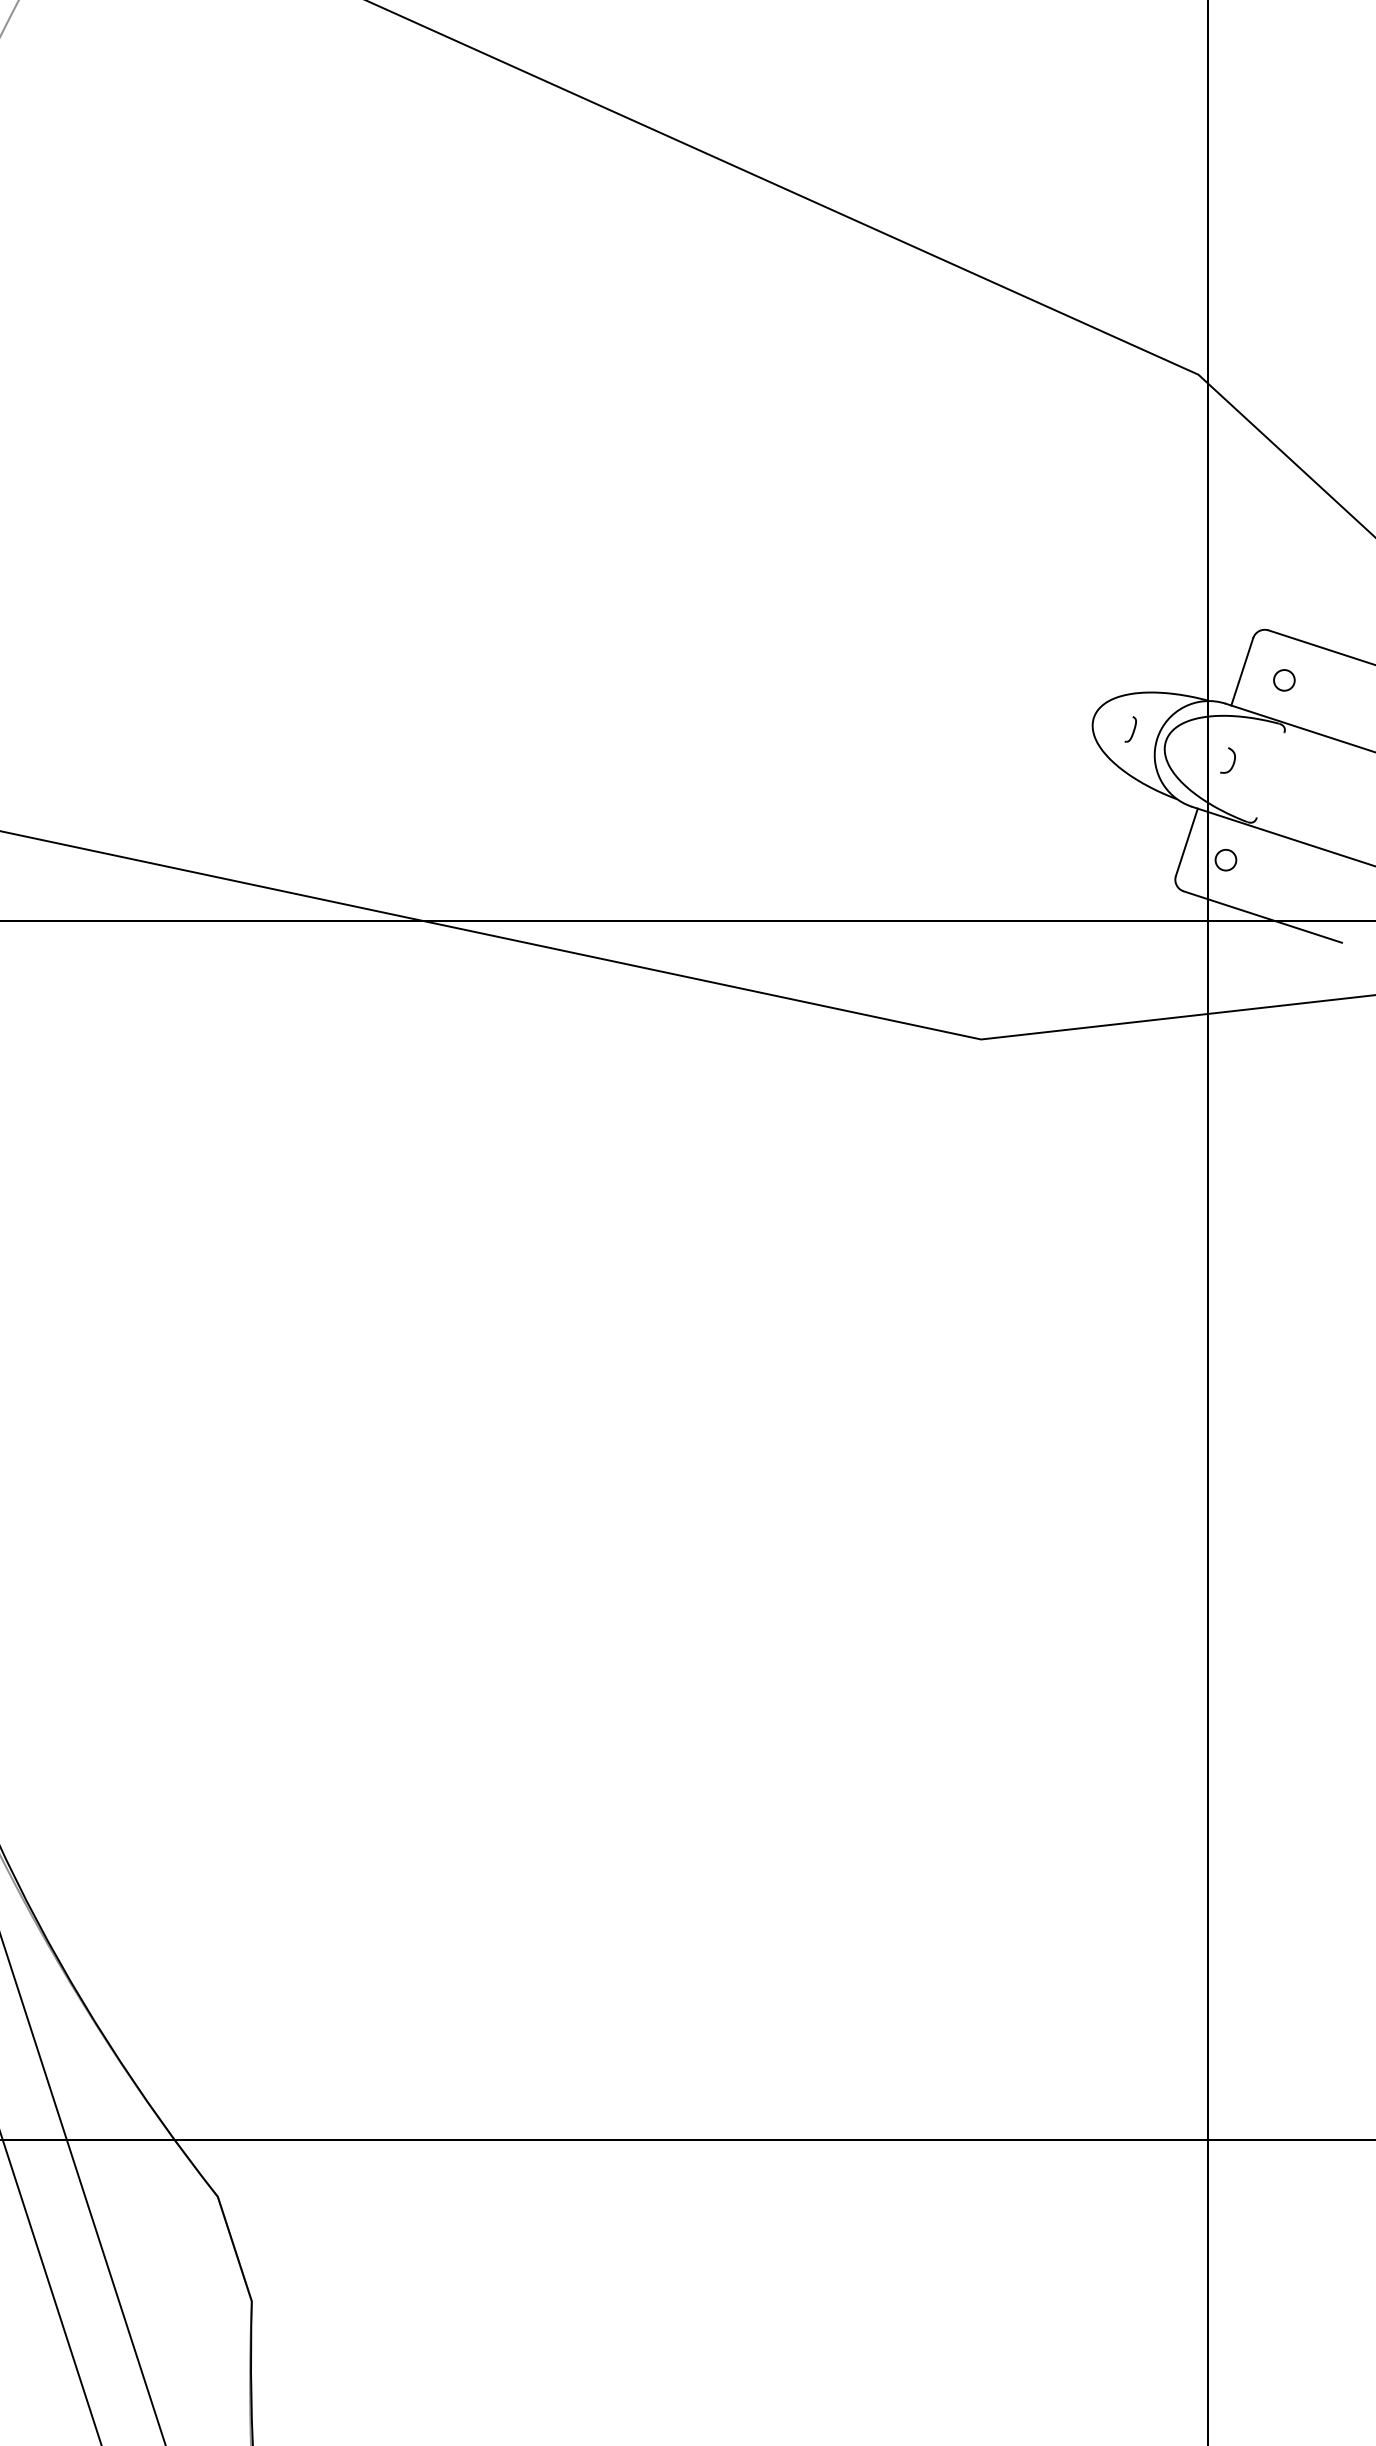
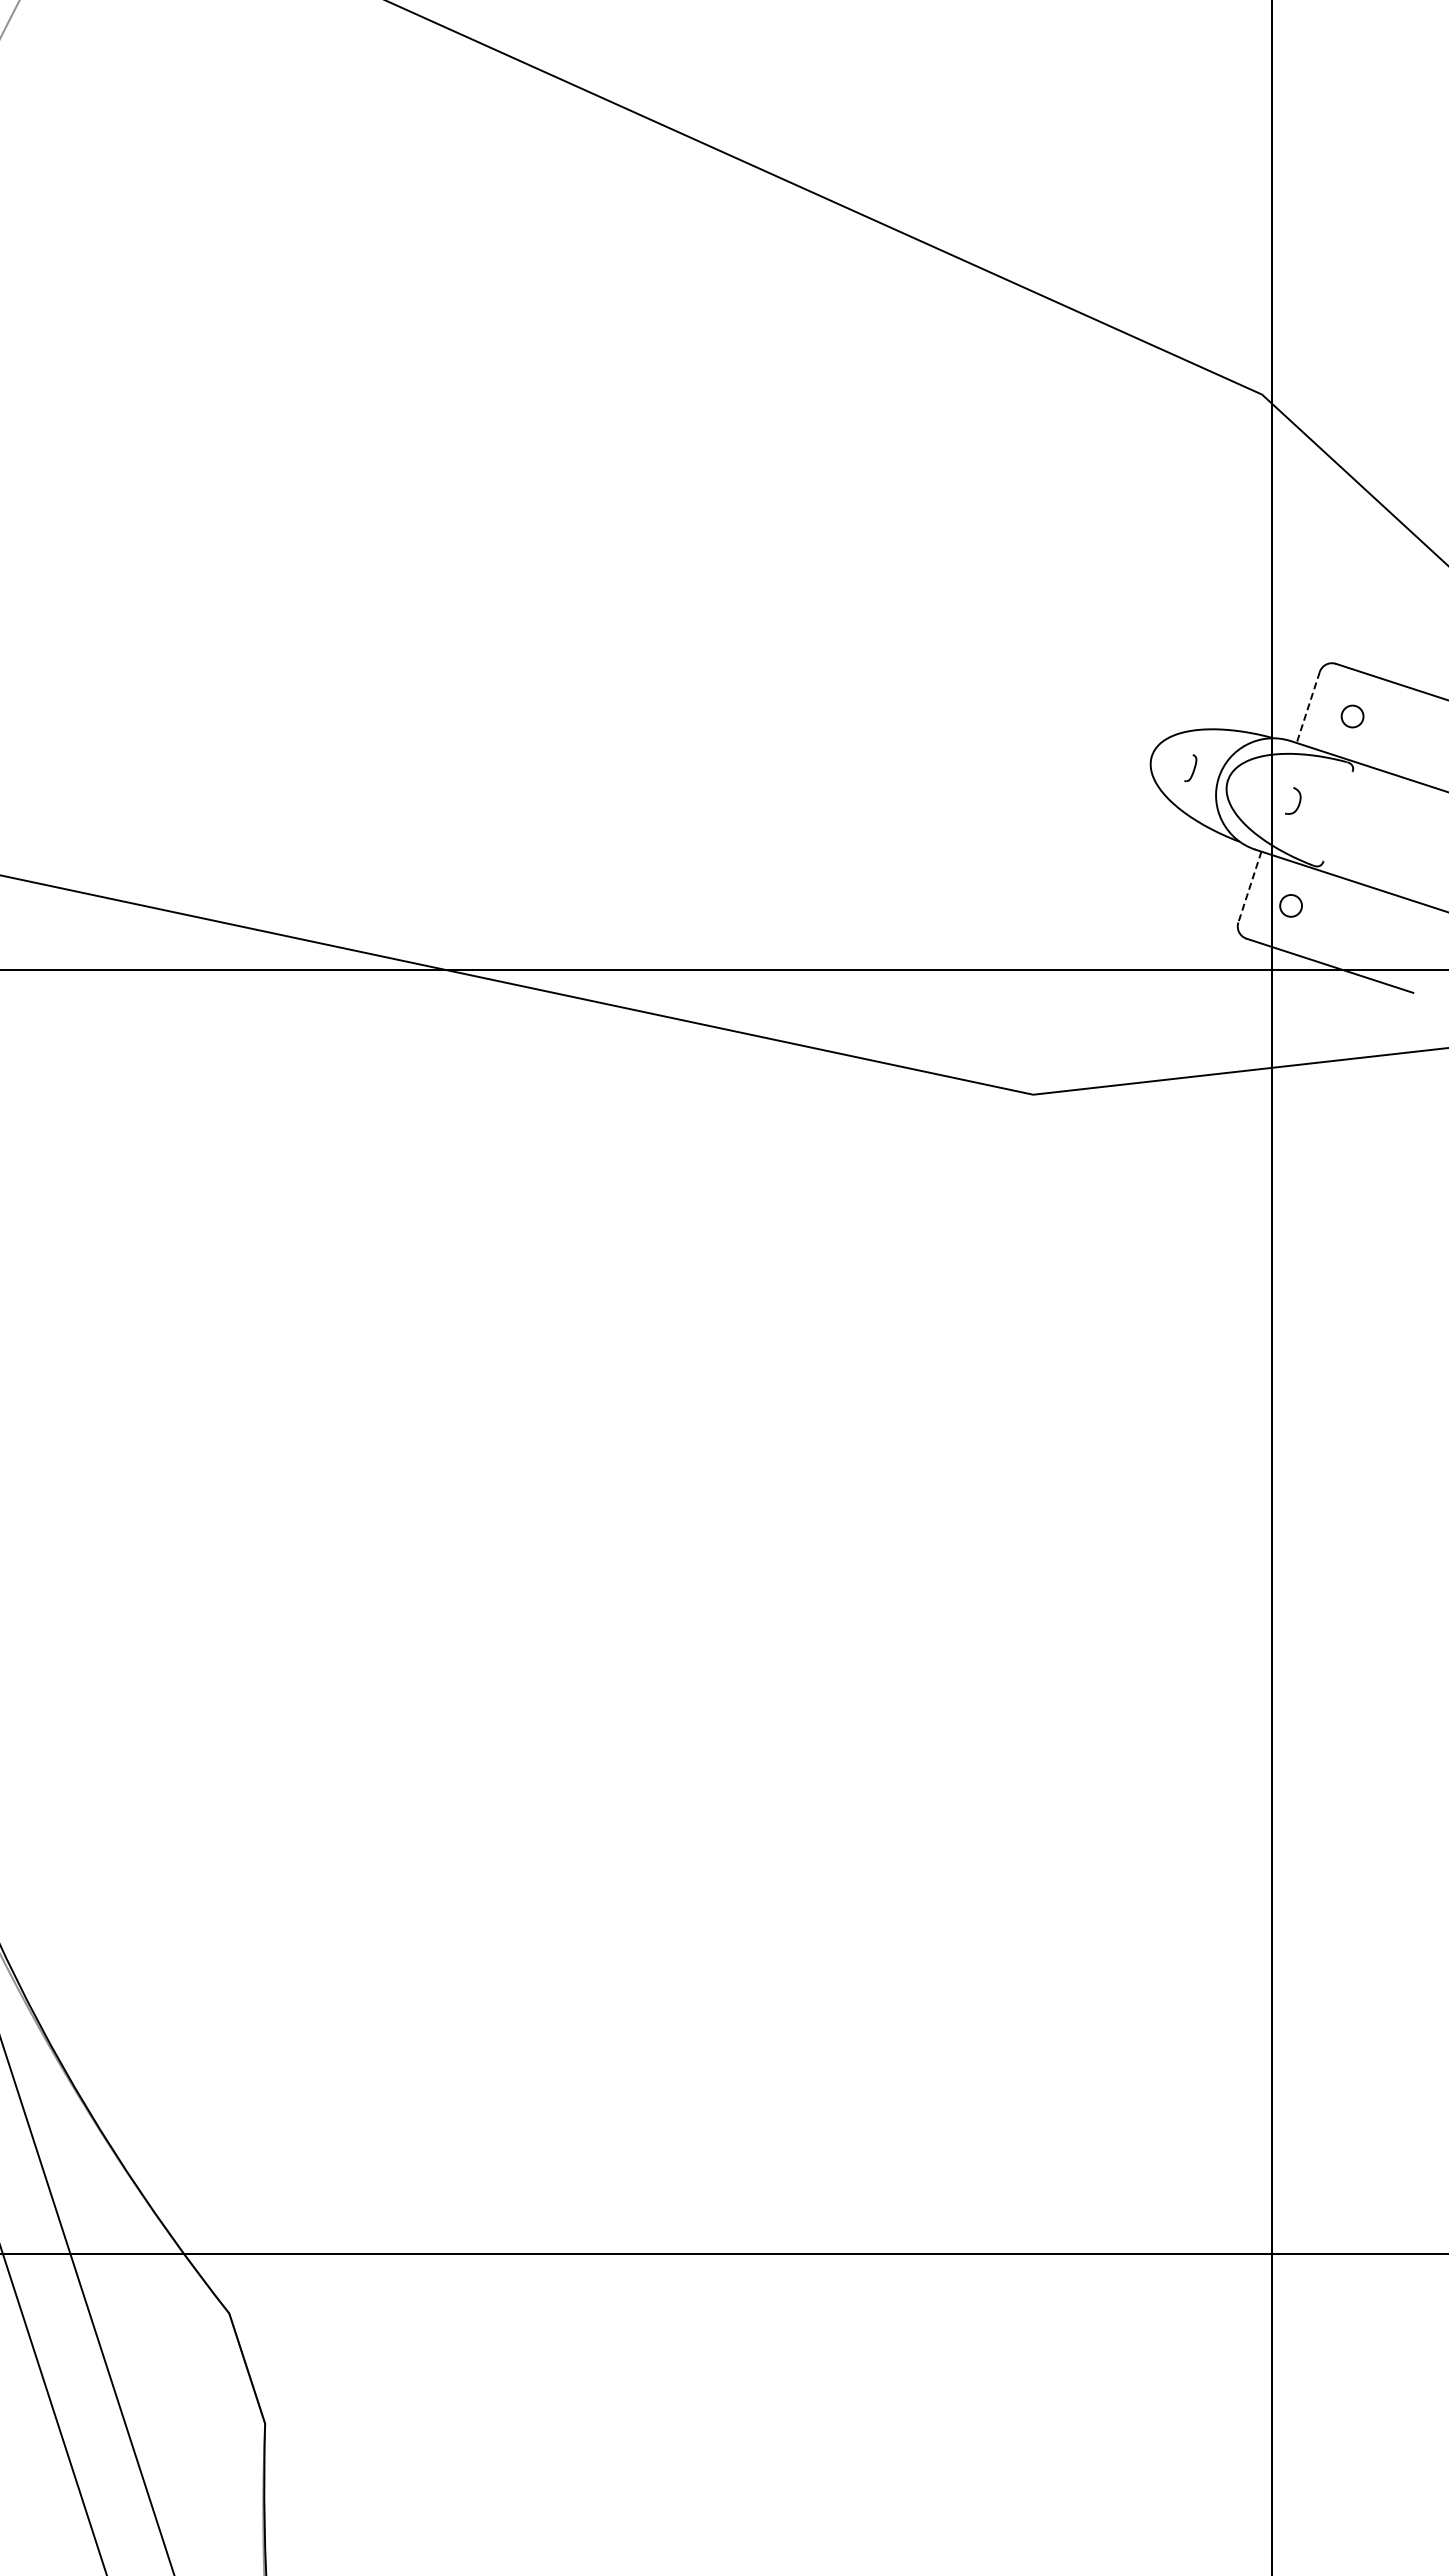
line: (1242, 672) -> (1308, 708), solid -> dashed
line: (1186, 842) -> (1249, 887), solid -> dashed

